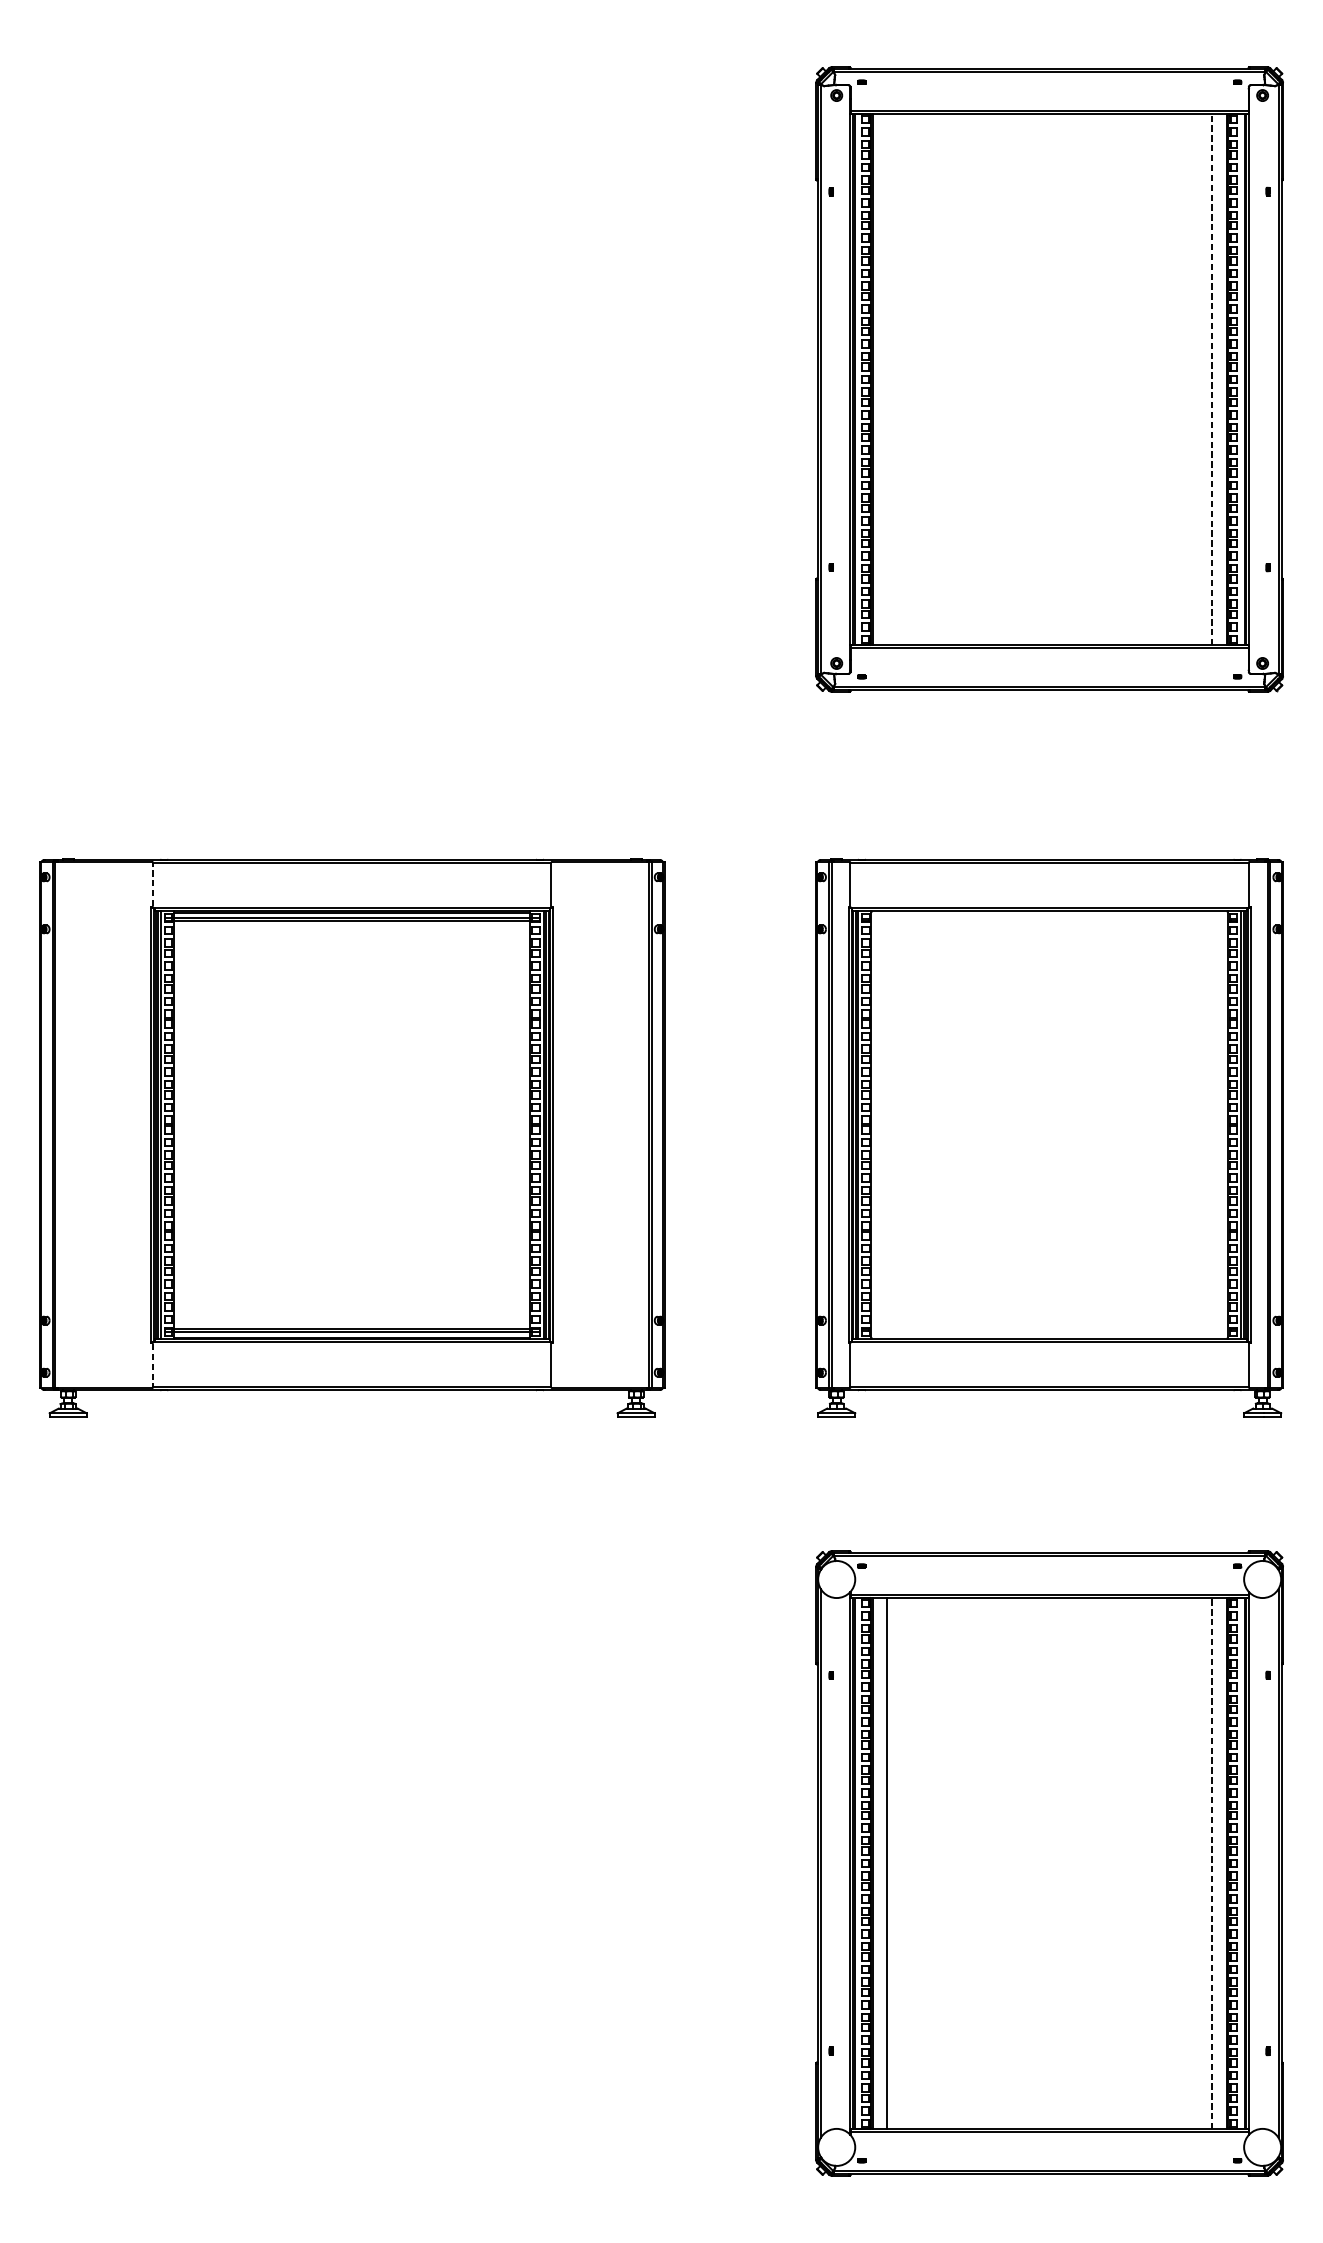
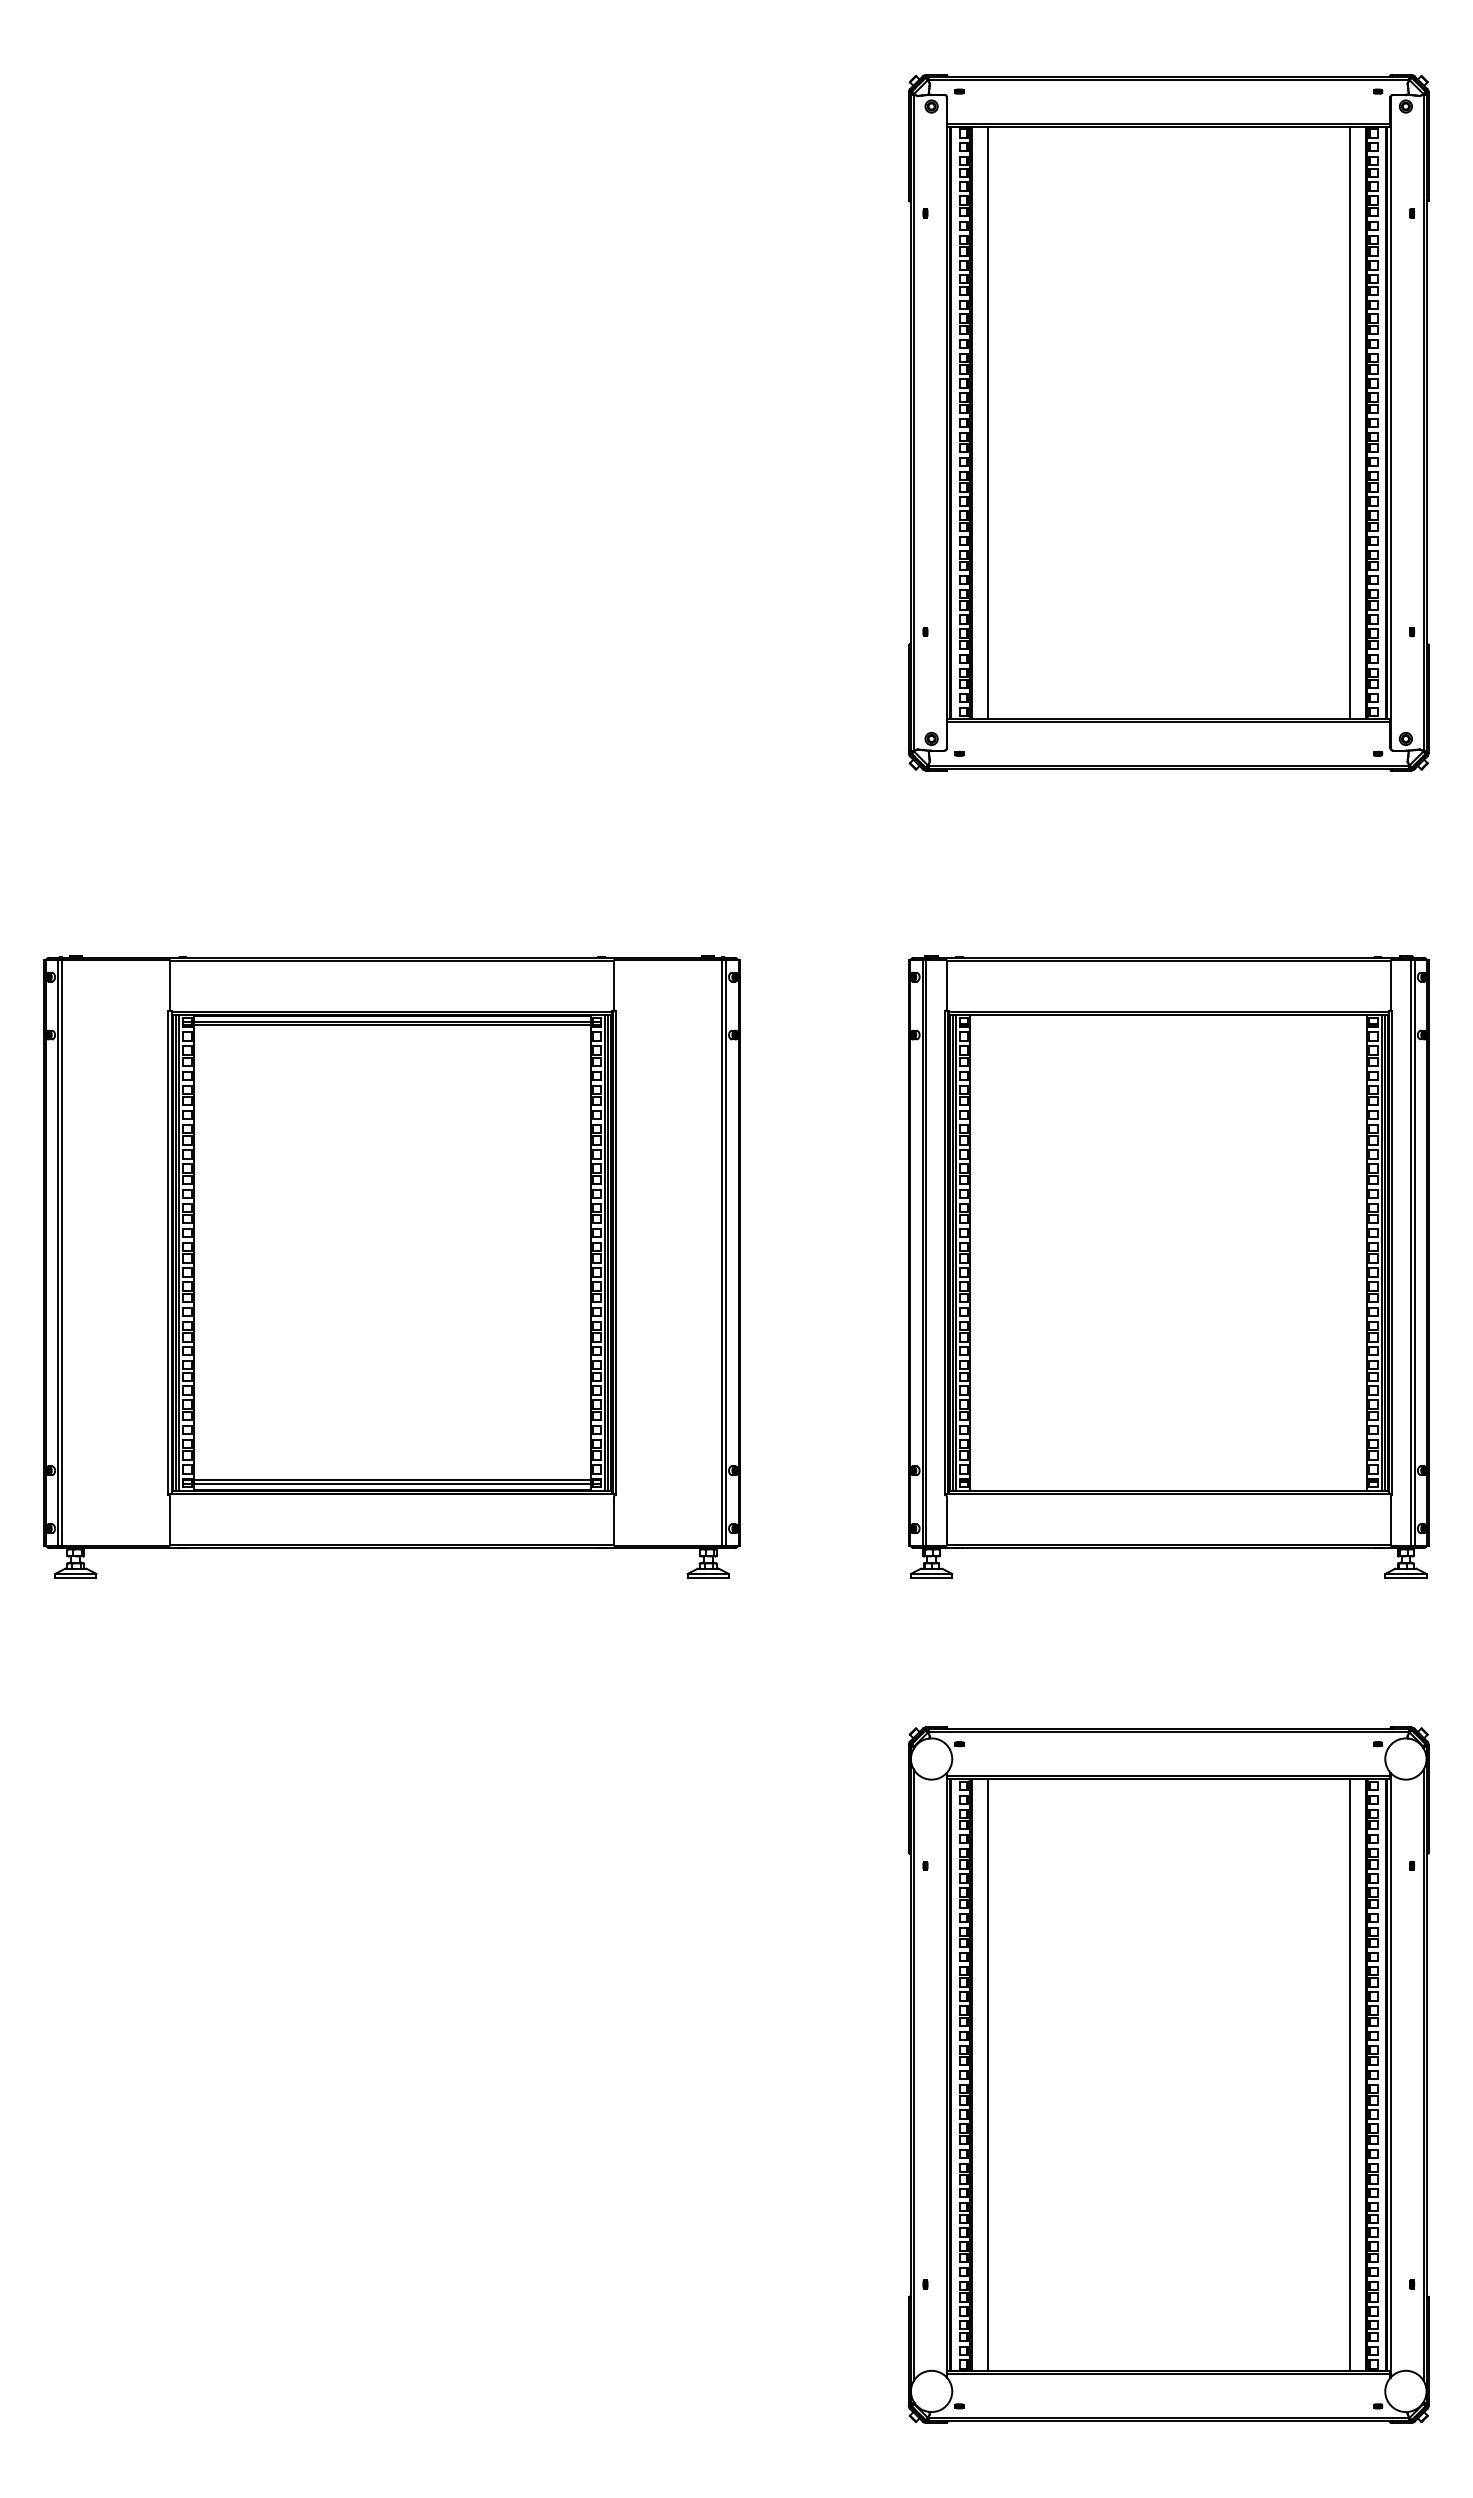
line: (886, 379) -> (987, 422), added
line: (1211, 379) -> (1349, 422), dashed -> solid
line: (153, 883) -> (170, 984), dashed -> solid
line: (153, 1366) -> (170, 1521), dashed -> solid
line: (1211, 1862) -> (1349, 2074), dashed -> solid

